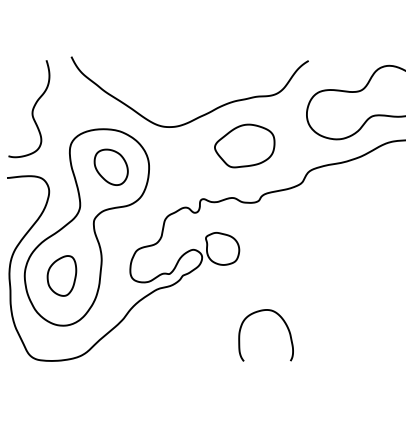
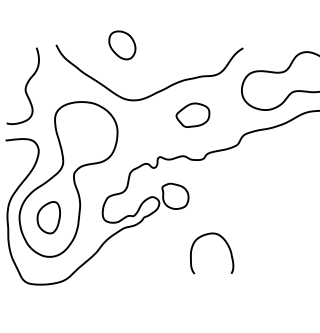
part: (244, 145) -> (192, 114), size x0.7
part: (110, 166) -> (121, 44), moved
curve: (283, 322) -> (225, 243), moved

